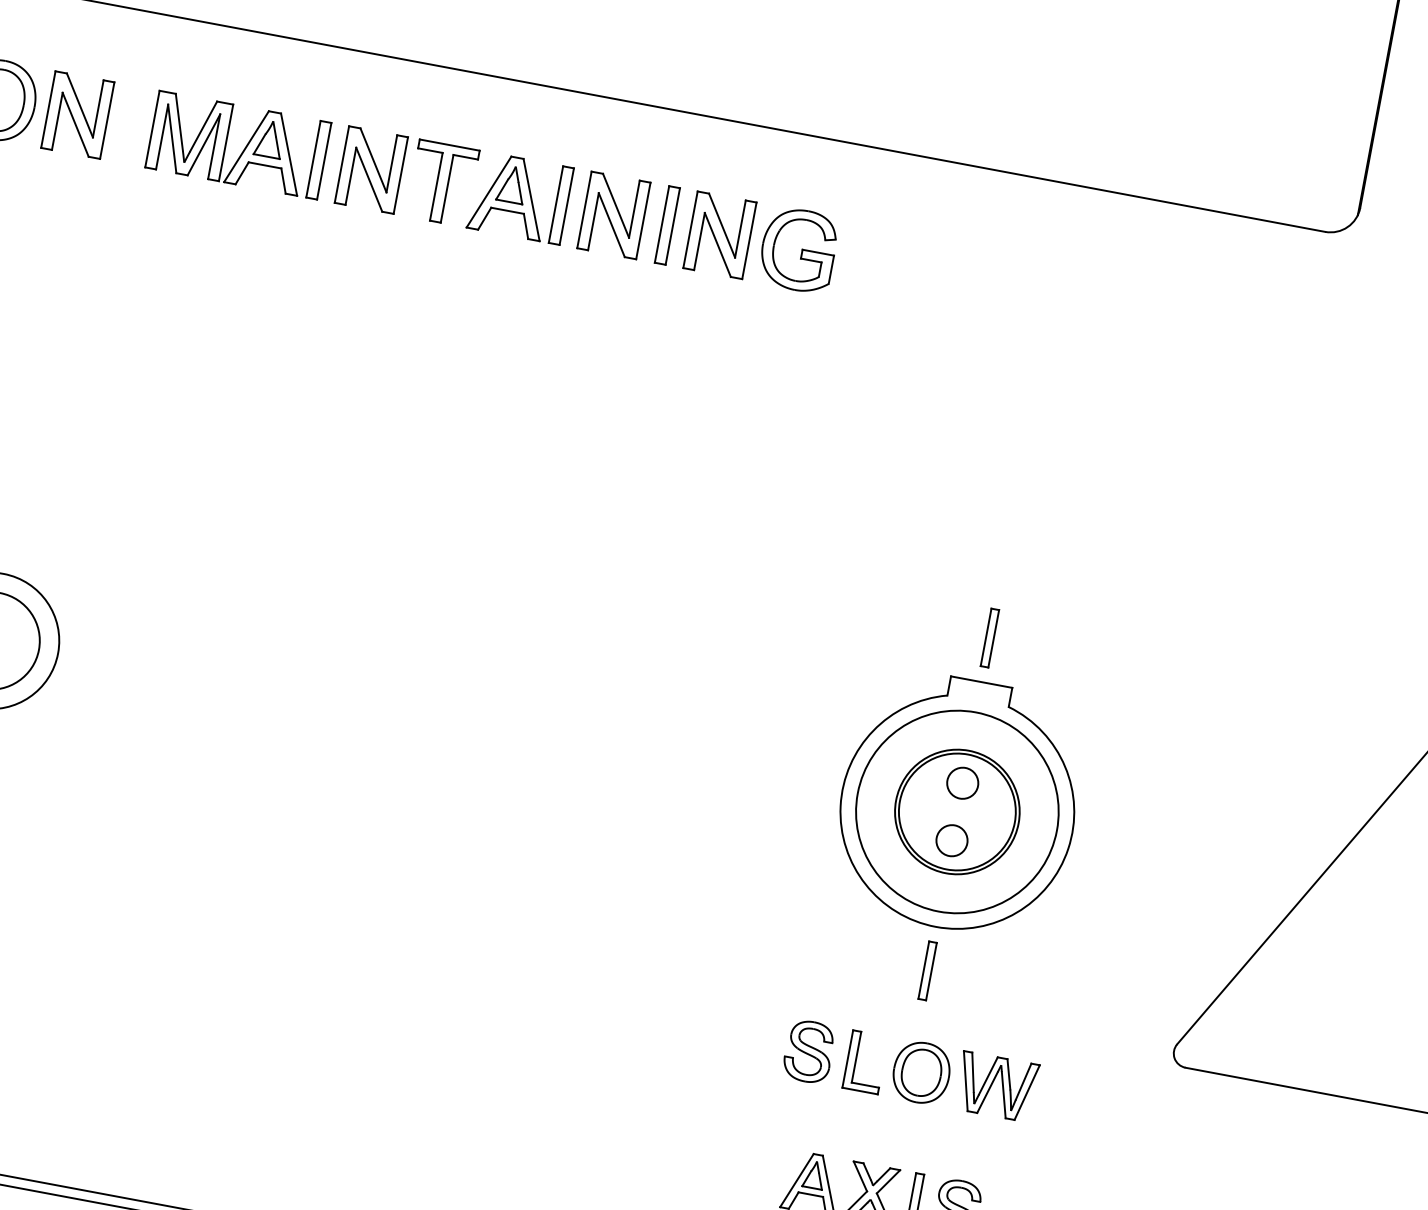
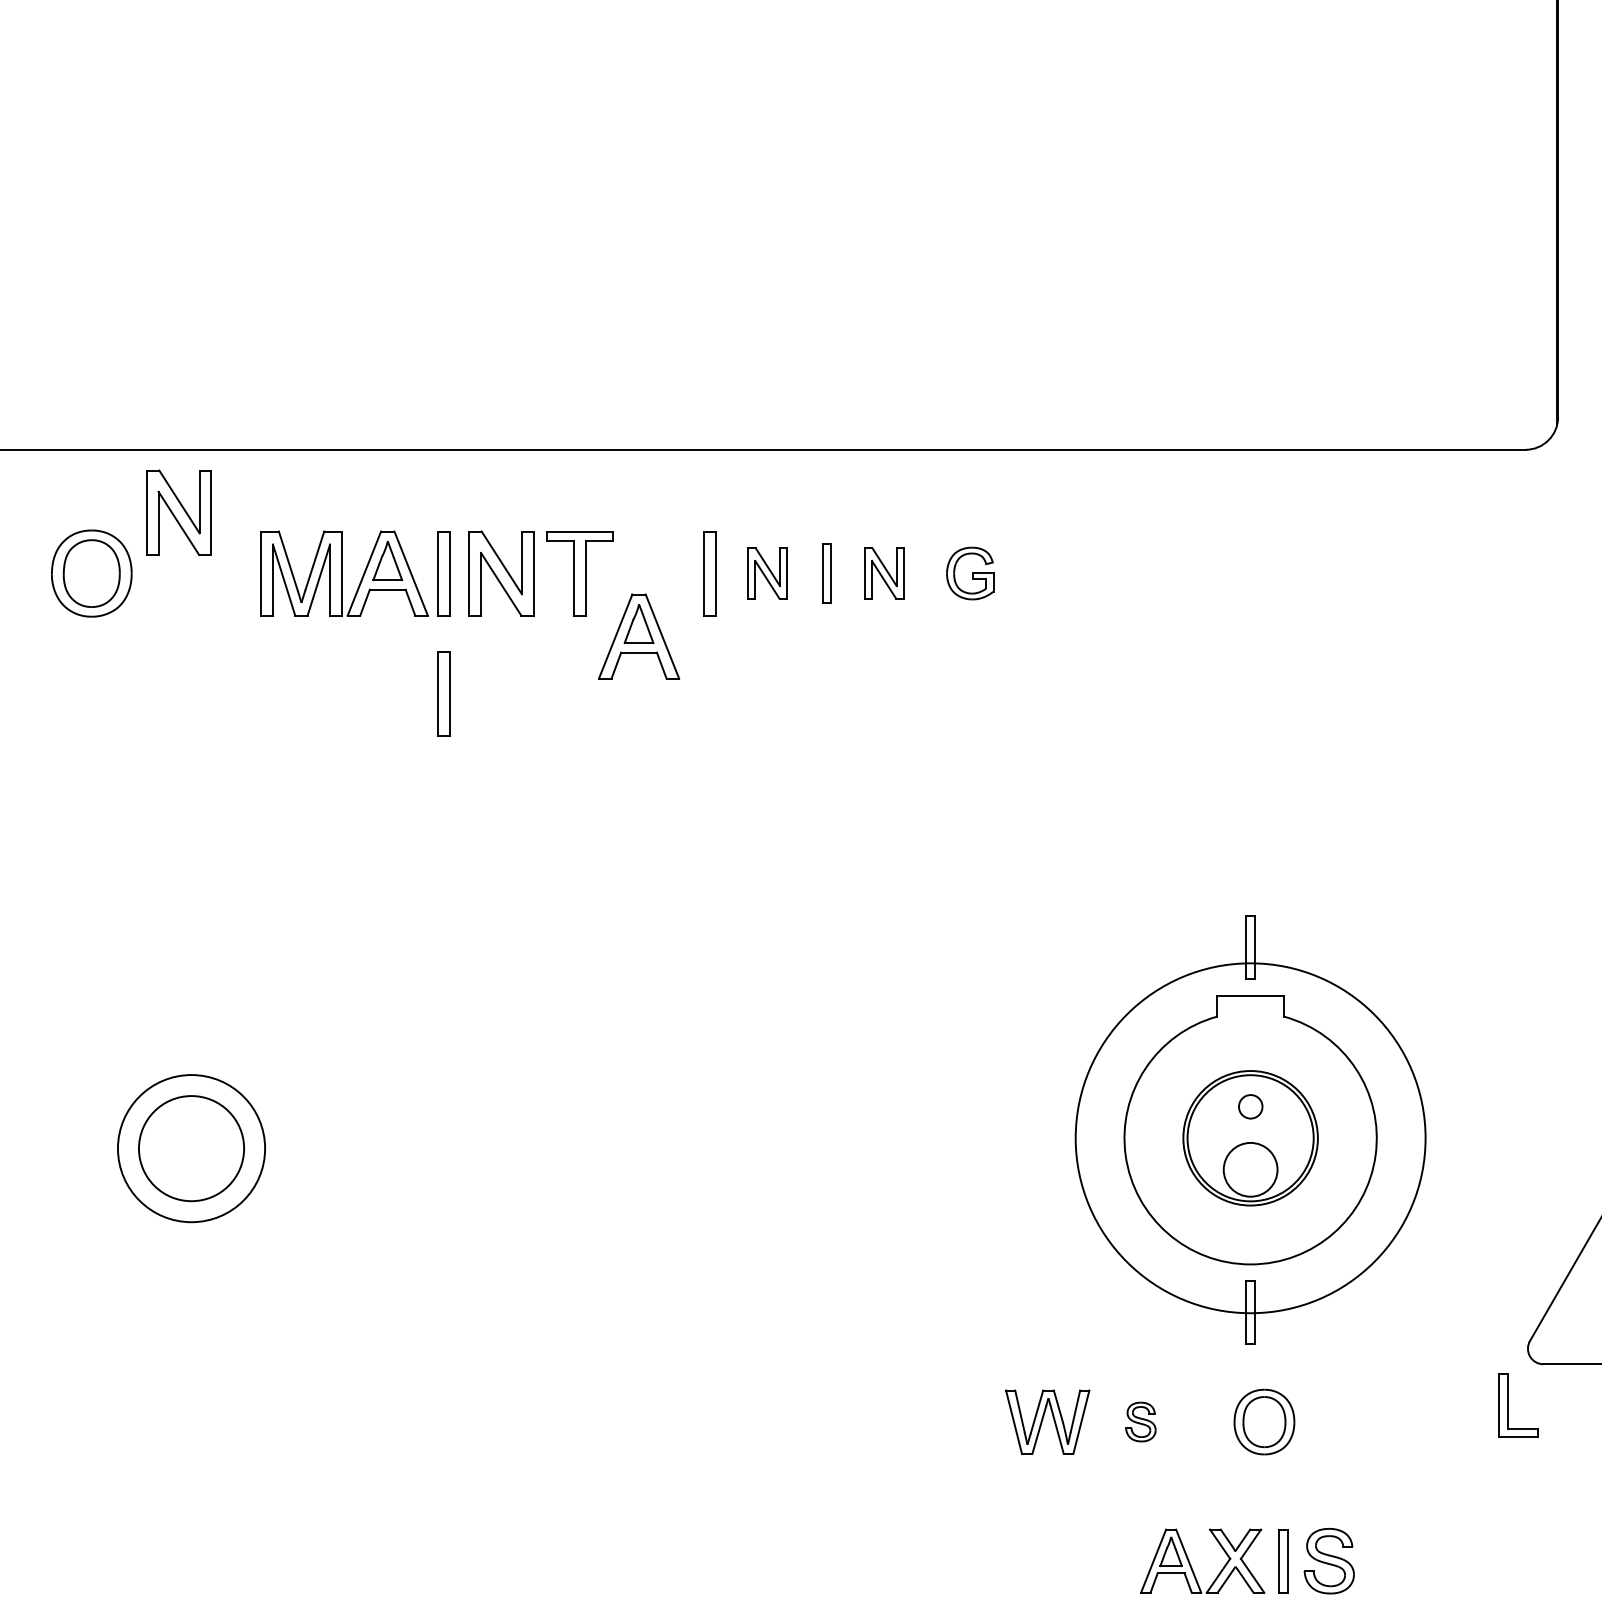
part: (77, 114) -> (178, 512), moved
part: (510, 196) -> (639, 636), moved
part: (613, 215) -> (767, 573), size x0.6
part: (667, 225) -> (826, 573), size x0.7
part: (720, 235) -> (884, 573), size x0.6
part: (797, 249) -> (969, 573), size x0.6
part: (298, 269) -> (443, 693), added
circle: (962, 783) -> (1250, 1106), size x0.7
circle: (957, 811) -> (1250, 1137), size x1.6
circle: (951, 840) -> (1250, 1169), size x1.6
part: (808, 1051) -> (1140, 1421), size x0.6
part: (855, 1060) -> (1508, 1405), moved
part: (996, 1086) -> (1047, 1421), moved

